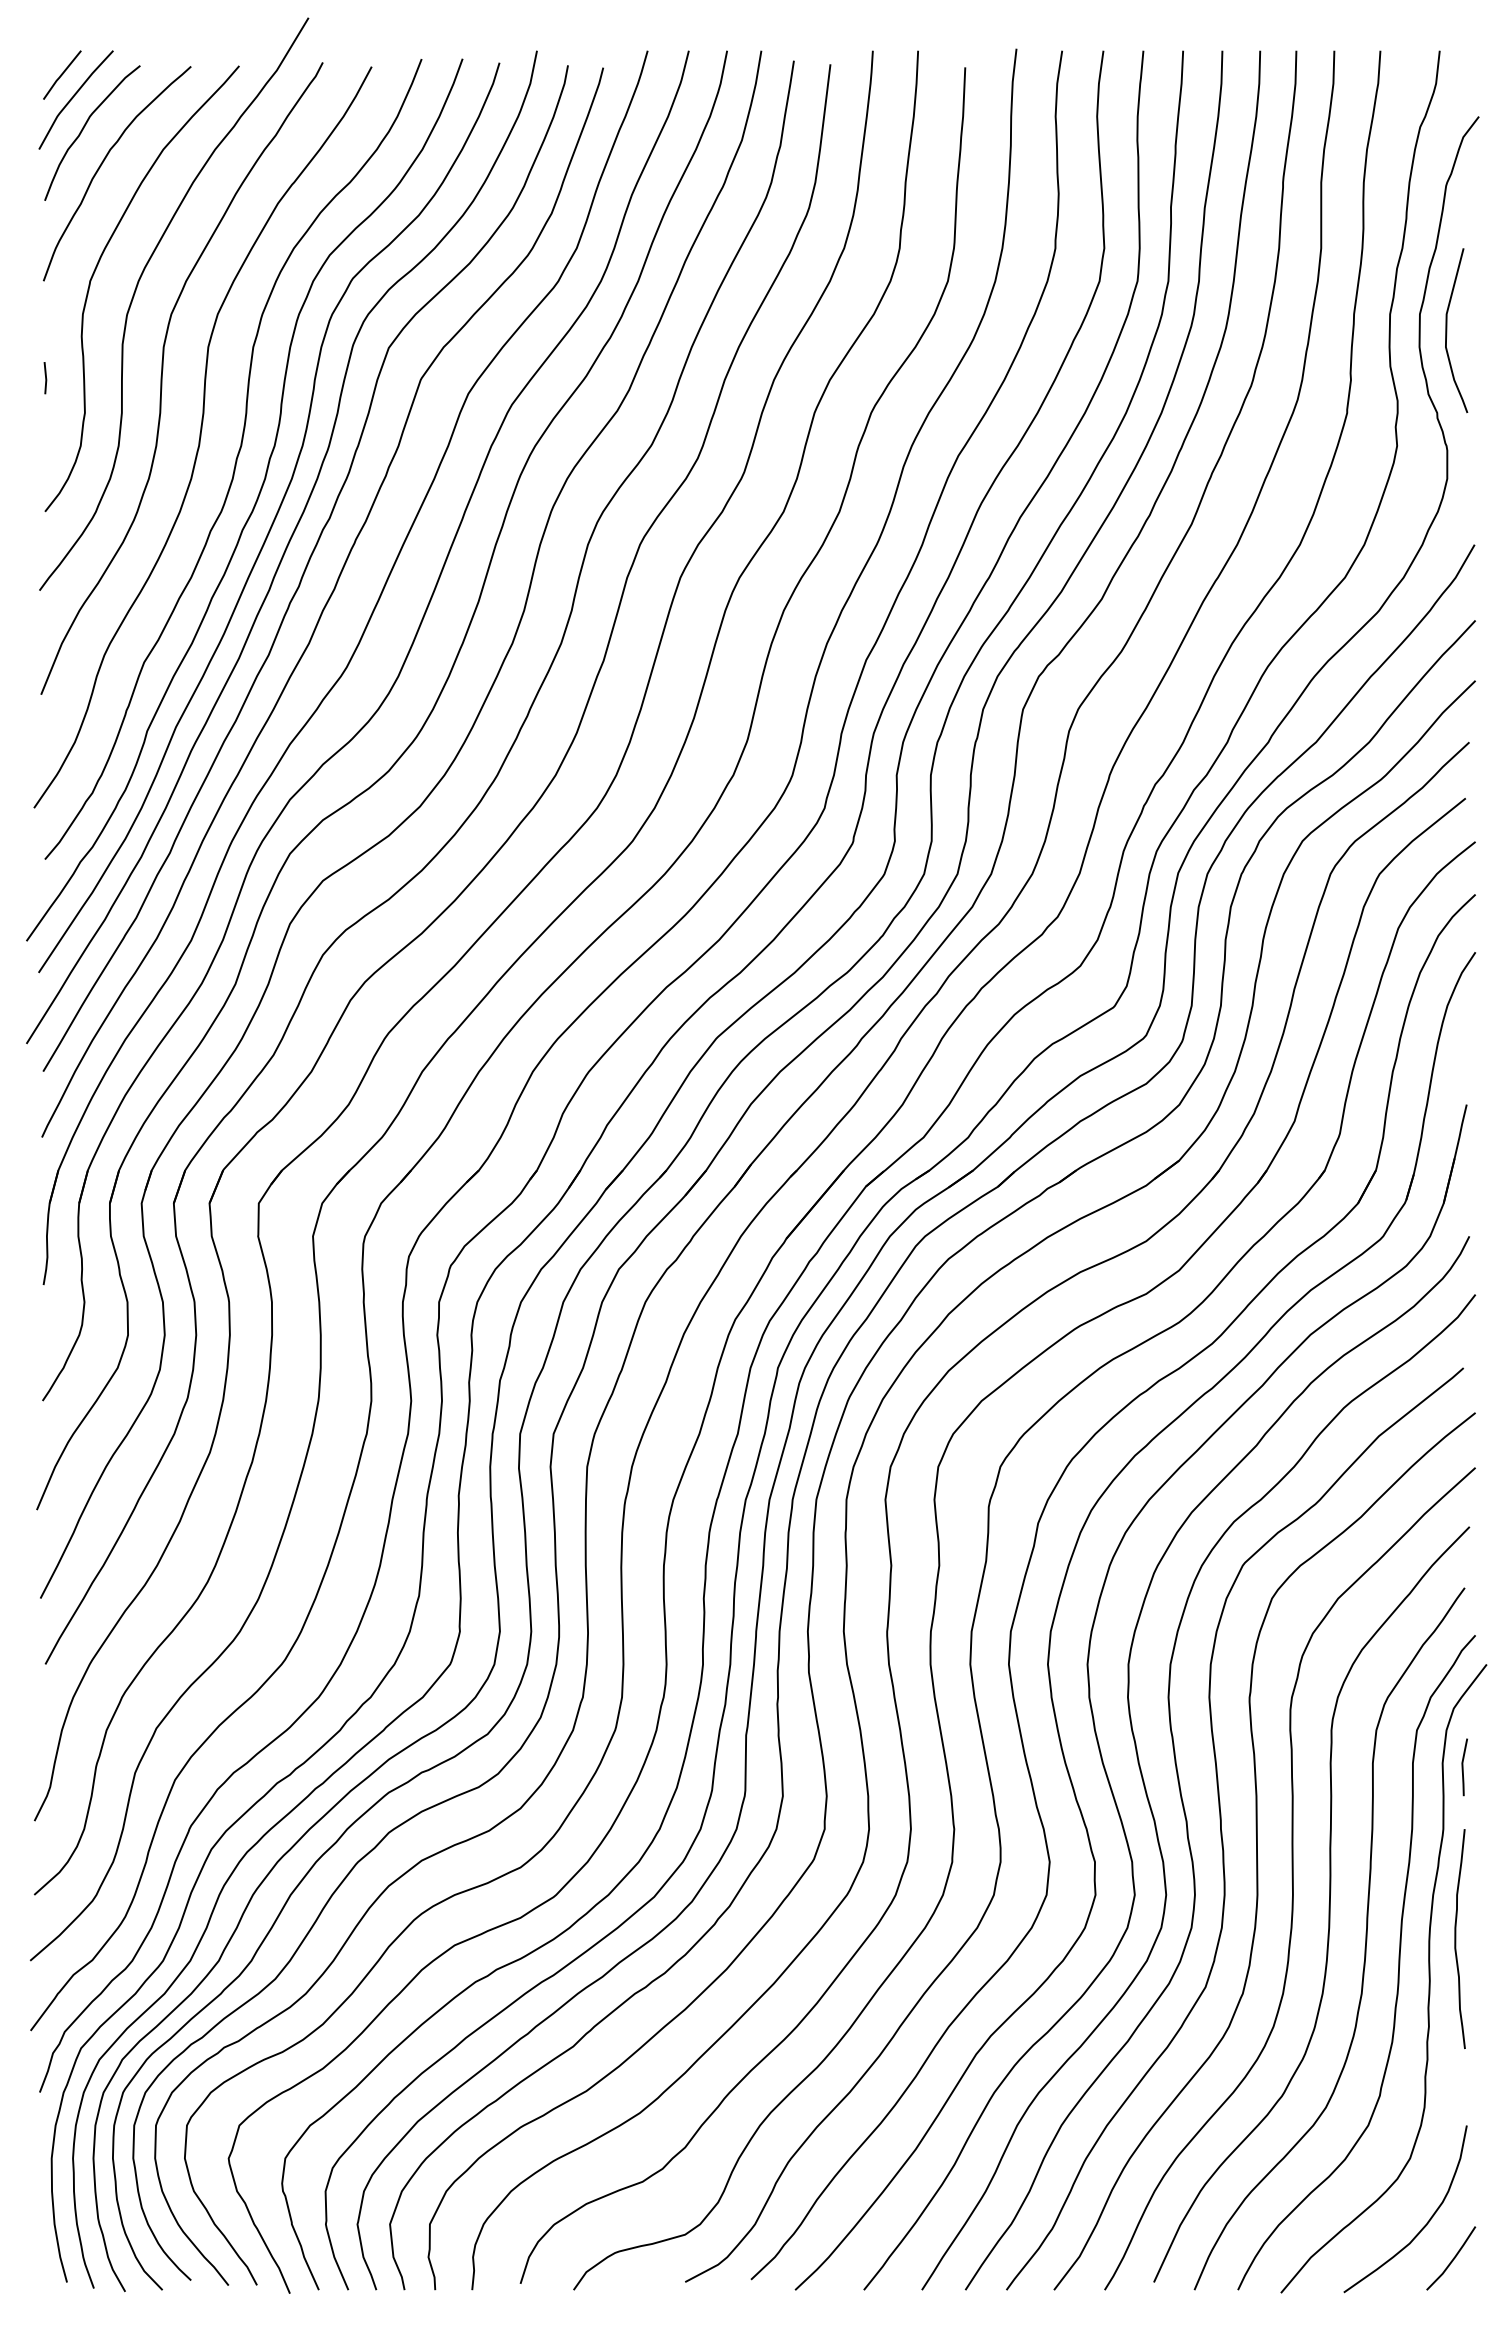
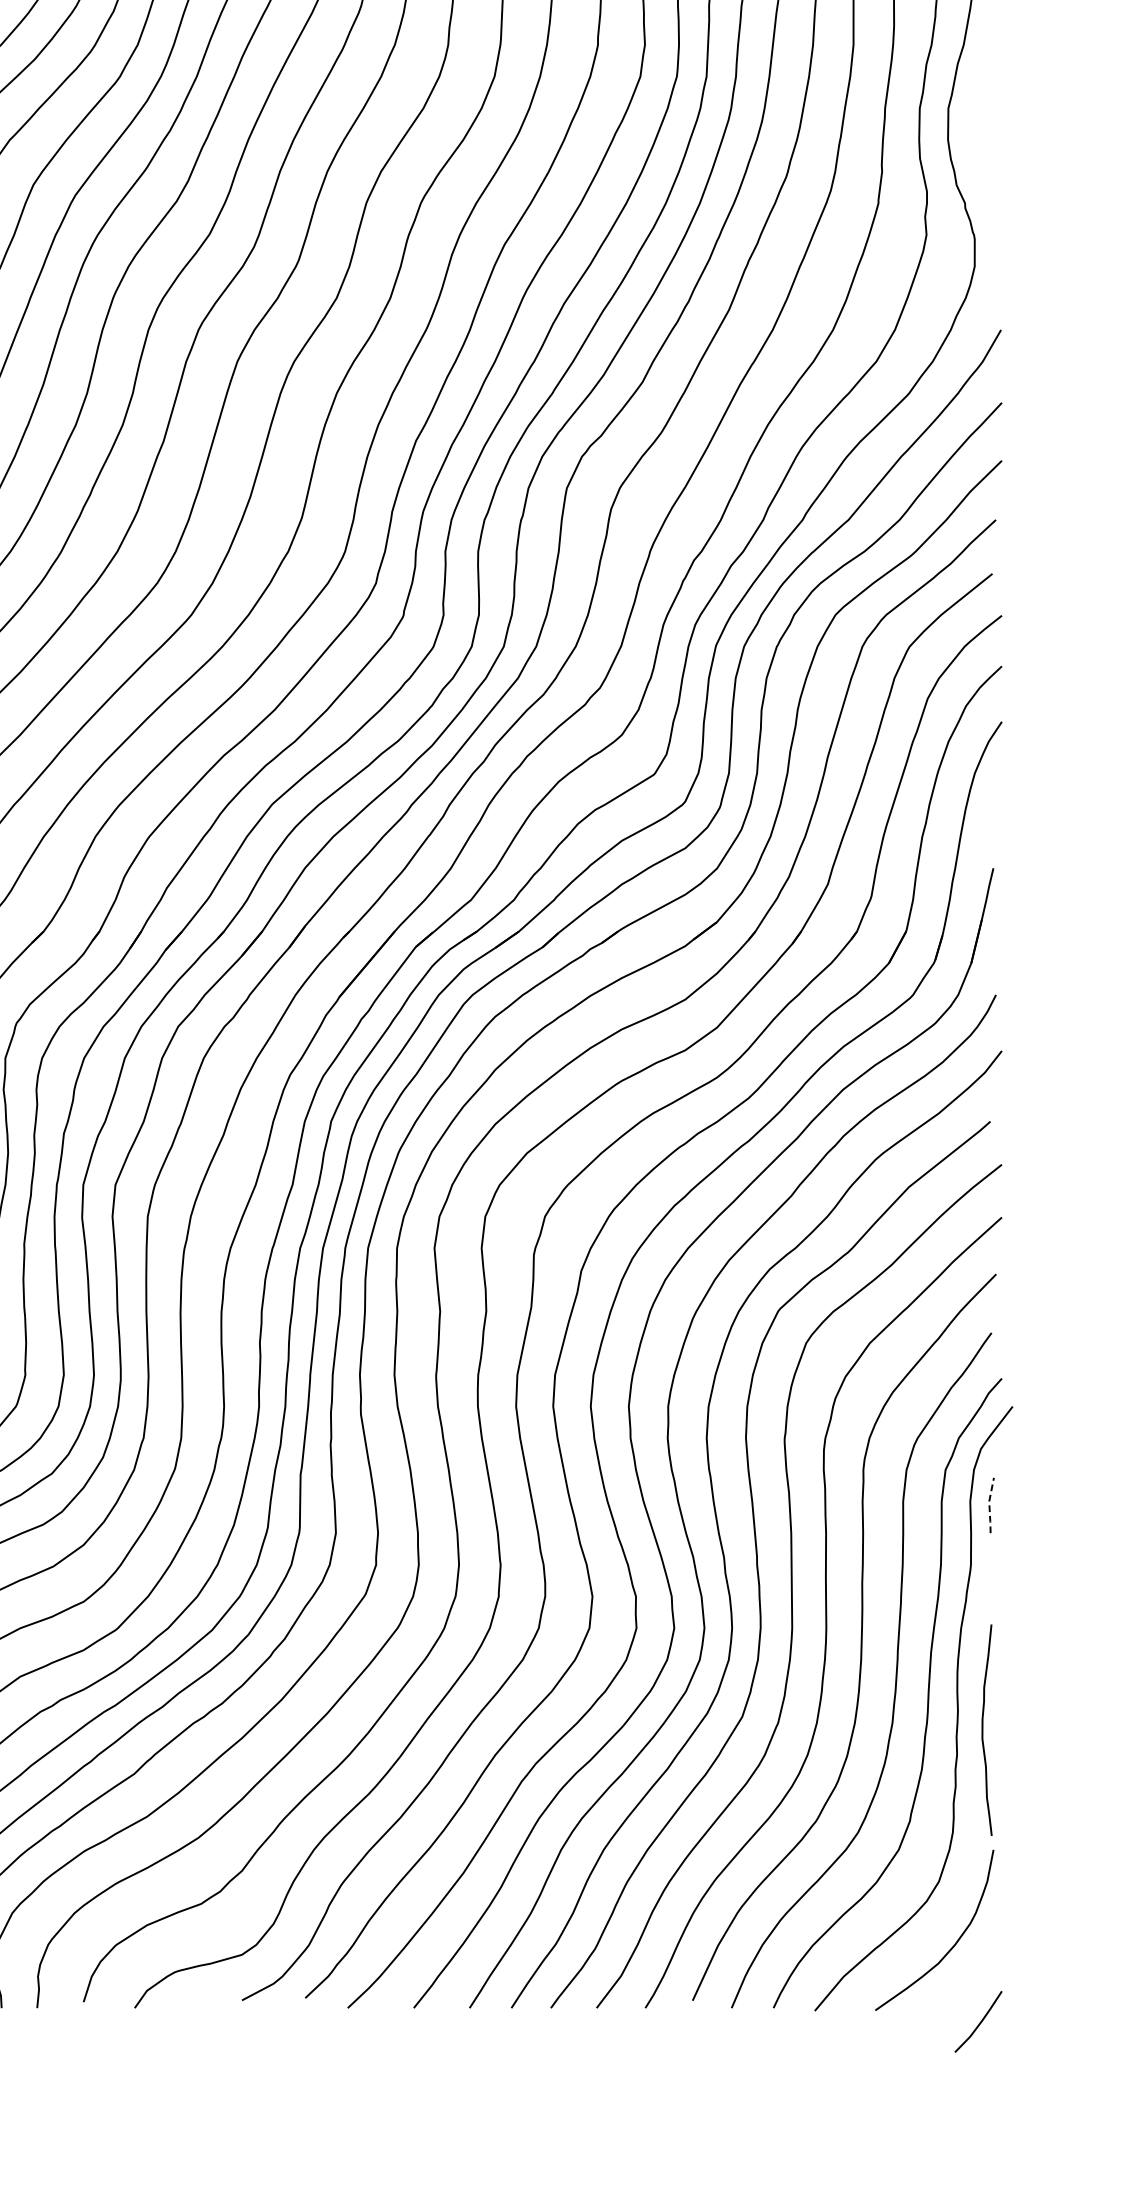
curve: (1447, 330) -> (974, 123), removed
line: (1462, 1767) -> (989, 1505), solid -> dashed
curve: (1456, 1938) -> (983, 1729), moved
line: (1452, 2258) -> (979, 2021), moved

